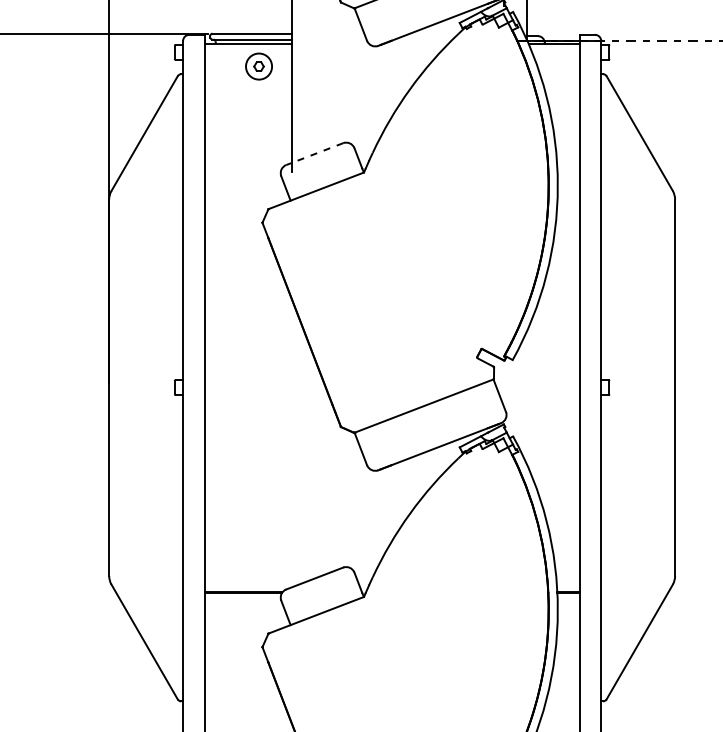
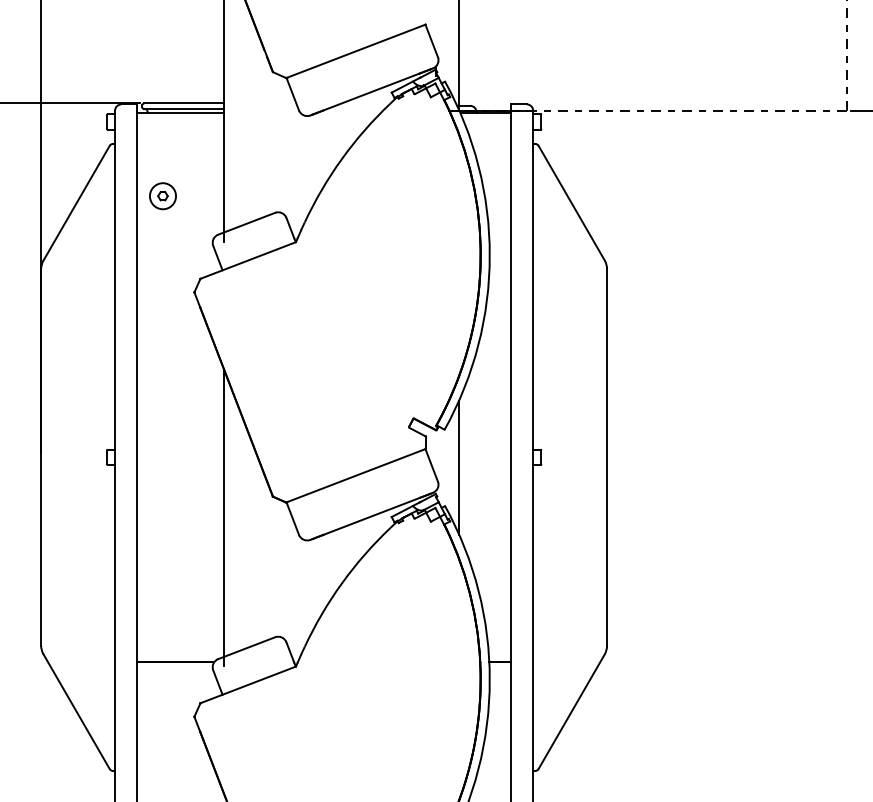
part: (258, 66) -> (162, 196), moved
line: (314, 153) -> (246, 223), dashed -> solid
line: (527, 397) -> (459, 467), added
line: (291, 447) -> (223, 517), added

